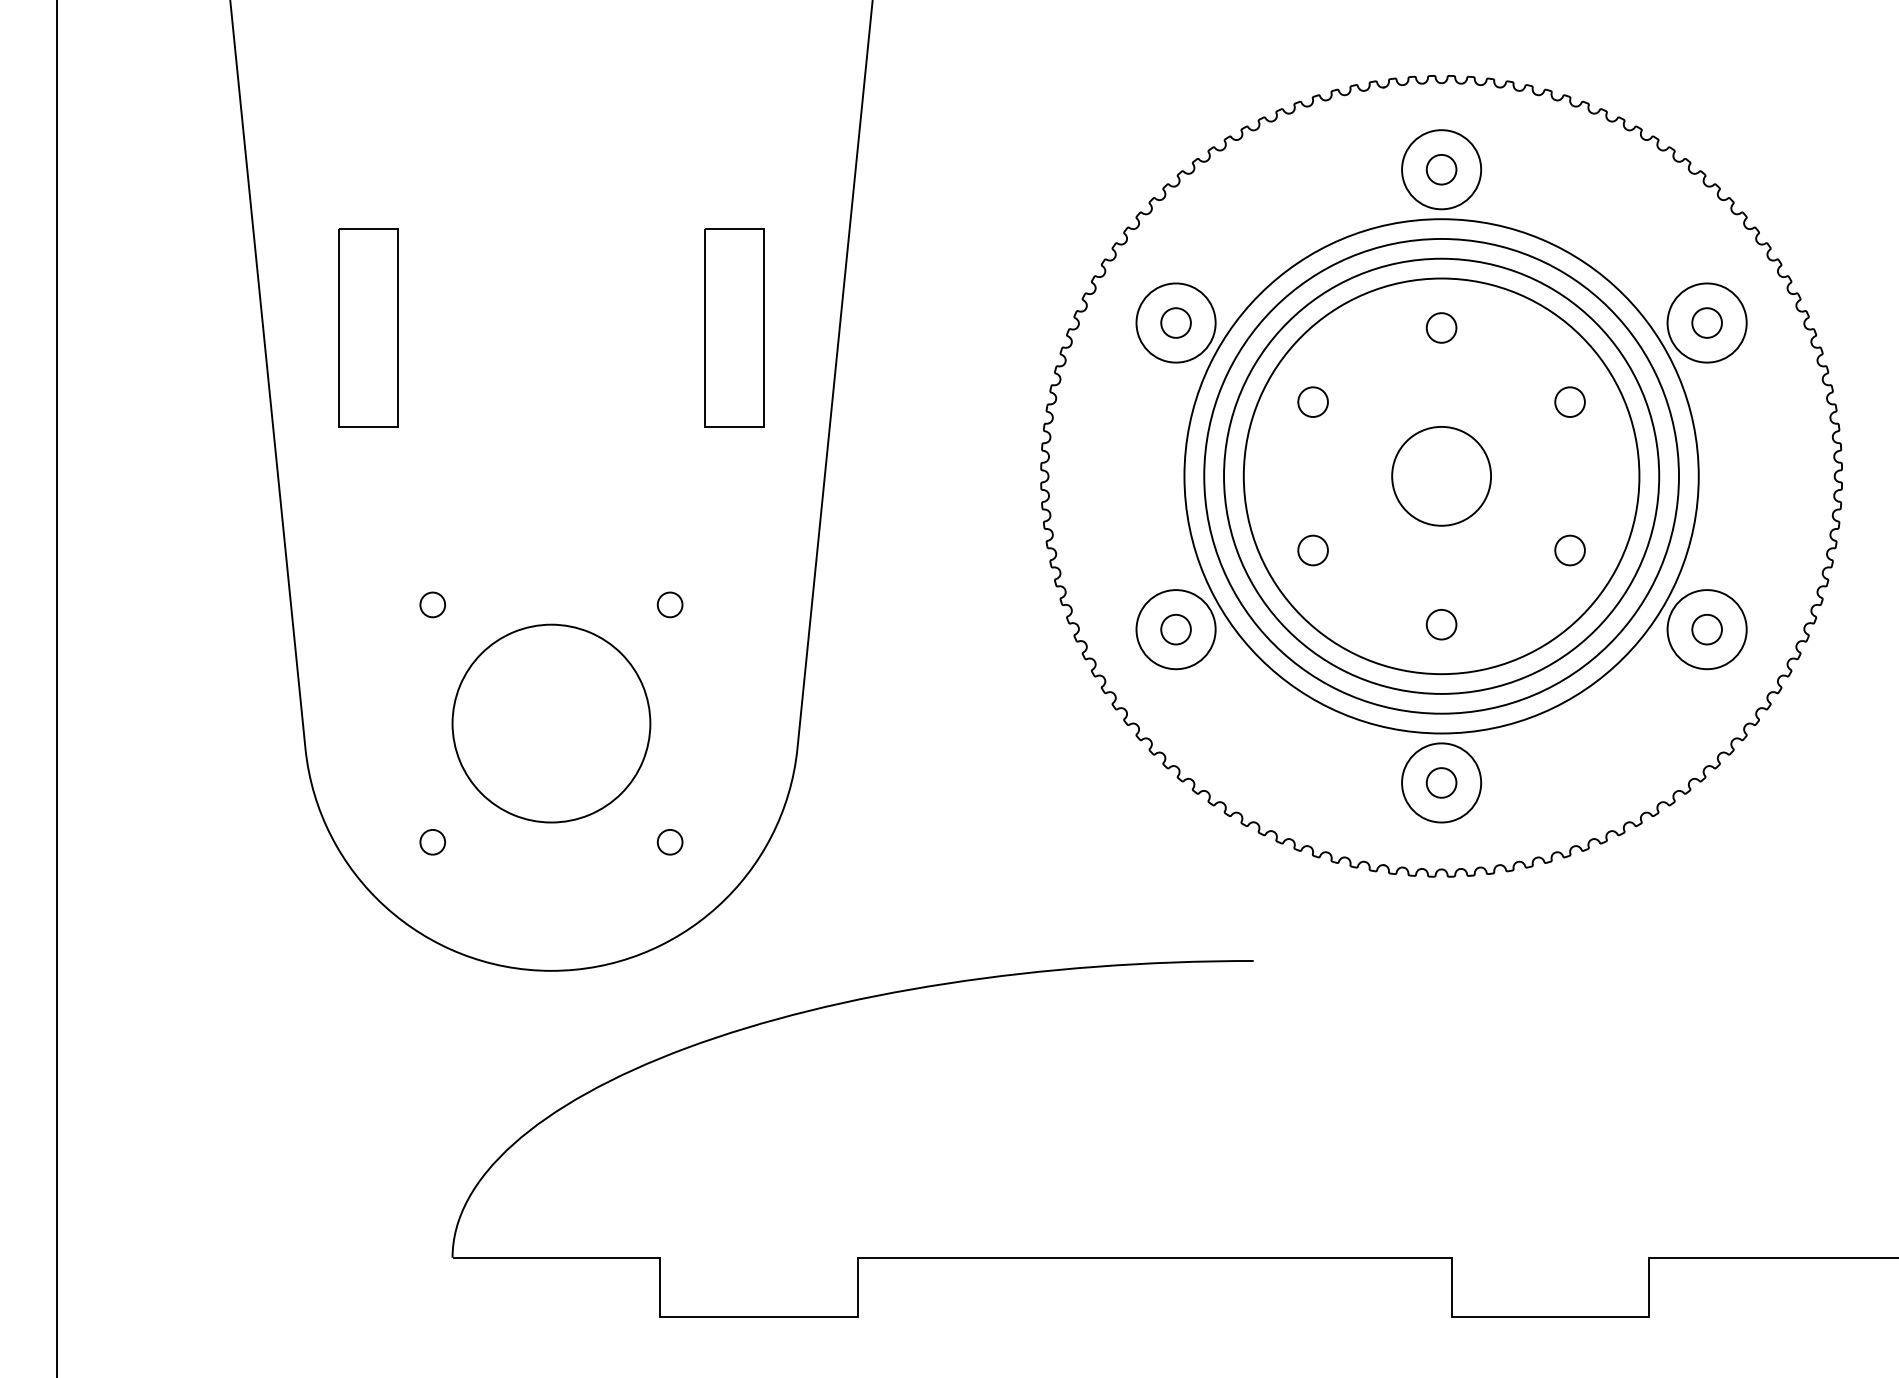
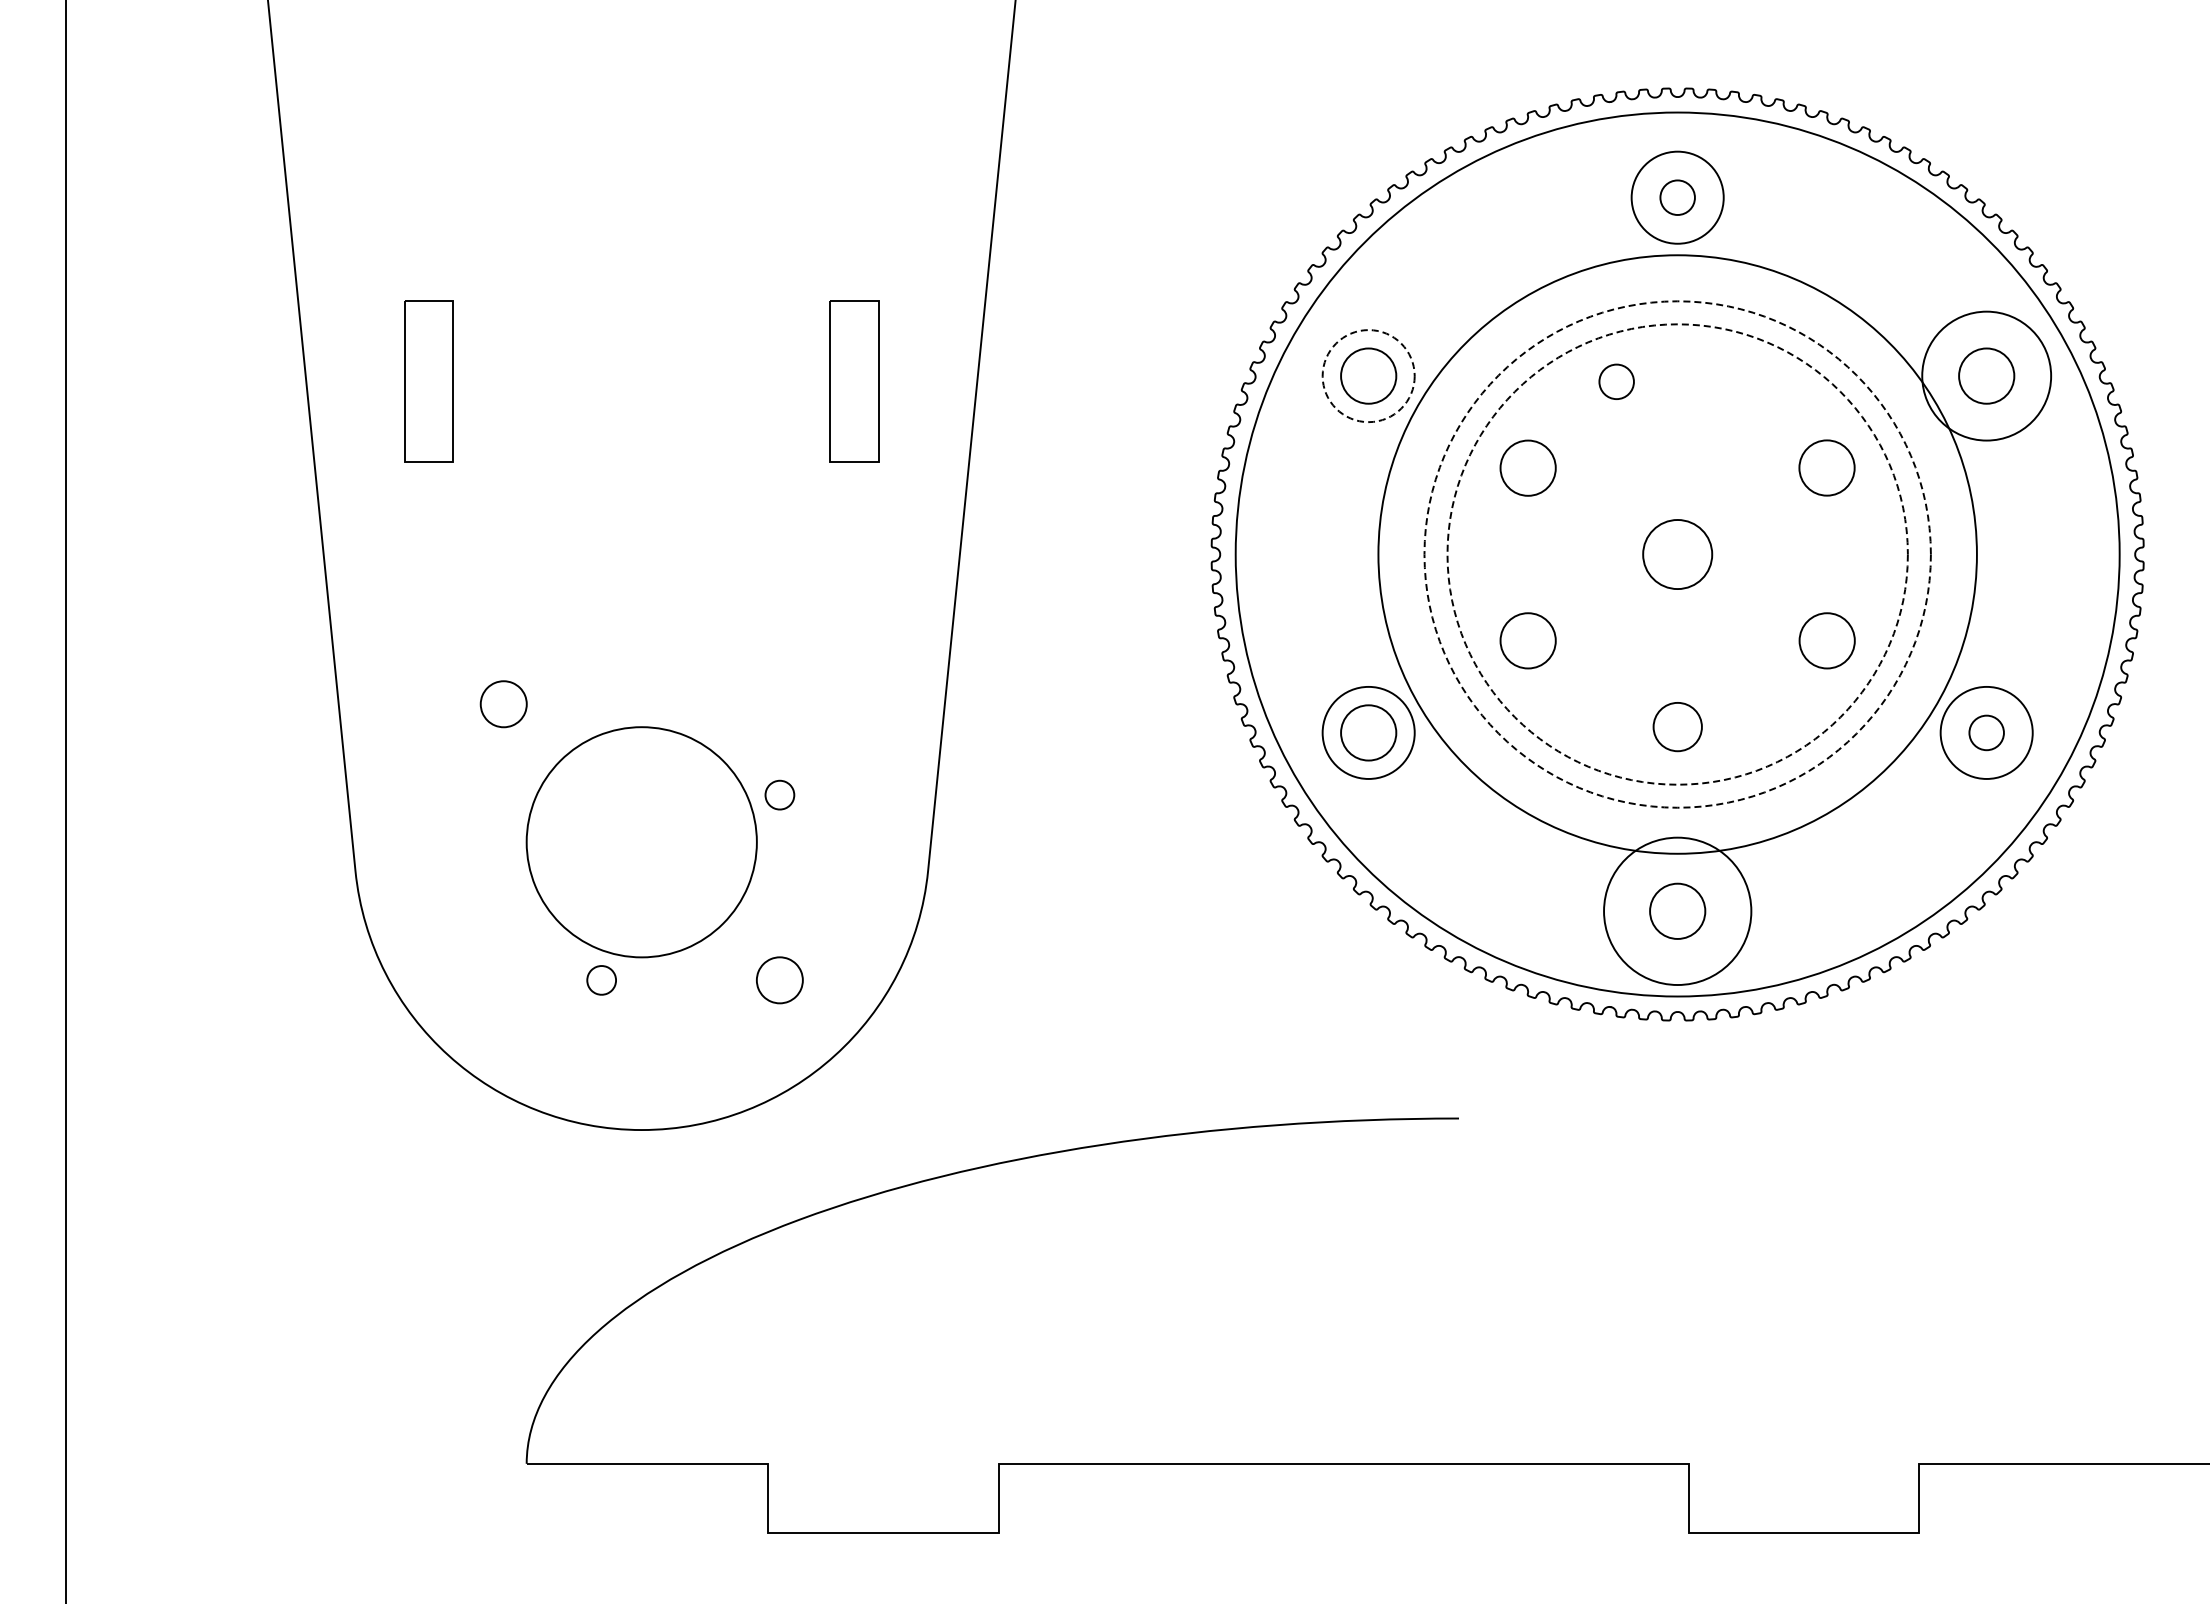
circle: (1175, 322) -> (1368, 375), size x1.6
circle: (1706, 322) -> (1986, 375), size x1.6
circle: (1175, 323) -> (1368, 376), solid -> dashed
circle: (1706, 323) -> (1986, 376), size x1.4
part: (368, 327) -> (428, 381), size x0.7
part: (734, 327) -> (854, 381), size x0.7
circle: (1441, 327) -> (1616, 381), moved
circle: (1312, 401) -> (1527, 467), size x1.6
circle: (1570, 402) -> (1827, 468), size x1.6
circle: (1441, 476) -> (1677, 554), size x0.6
circle: (1441, 476) -> (1677, 554), size x1.6
circle: (1441, 476) -> (1677, 554), solid -> dashed
circle: (1441, 476) -> (1677, 554), solid -> dashed
circle: (1312, 550) -> (1527, 640), size x1.6
circle: (1569, 550) -> (1826, 640), size x1.6
part: (432, 604) -> (503, 703), size x1.6
part: (669, 604) -> (779, 794), moved
circle: (1441, 624) -> (1677, 727), size x1.4
circle: (1175, 629) -> (1368, 732), size x1.6
circle: (1441, 783) -> (1677, 911), size x1.6
circle: (1441, 783) -> (1677, 911), size x1.6
part: (432, 842) -> (601, 980), moved
part: (669, 842) -> (779, 980), size x1.6

